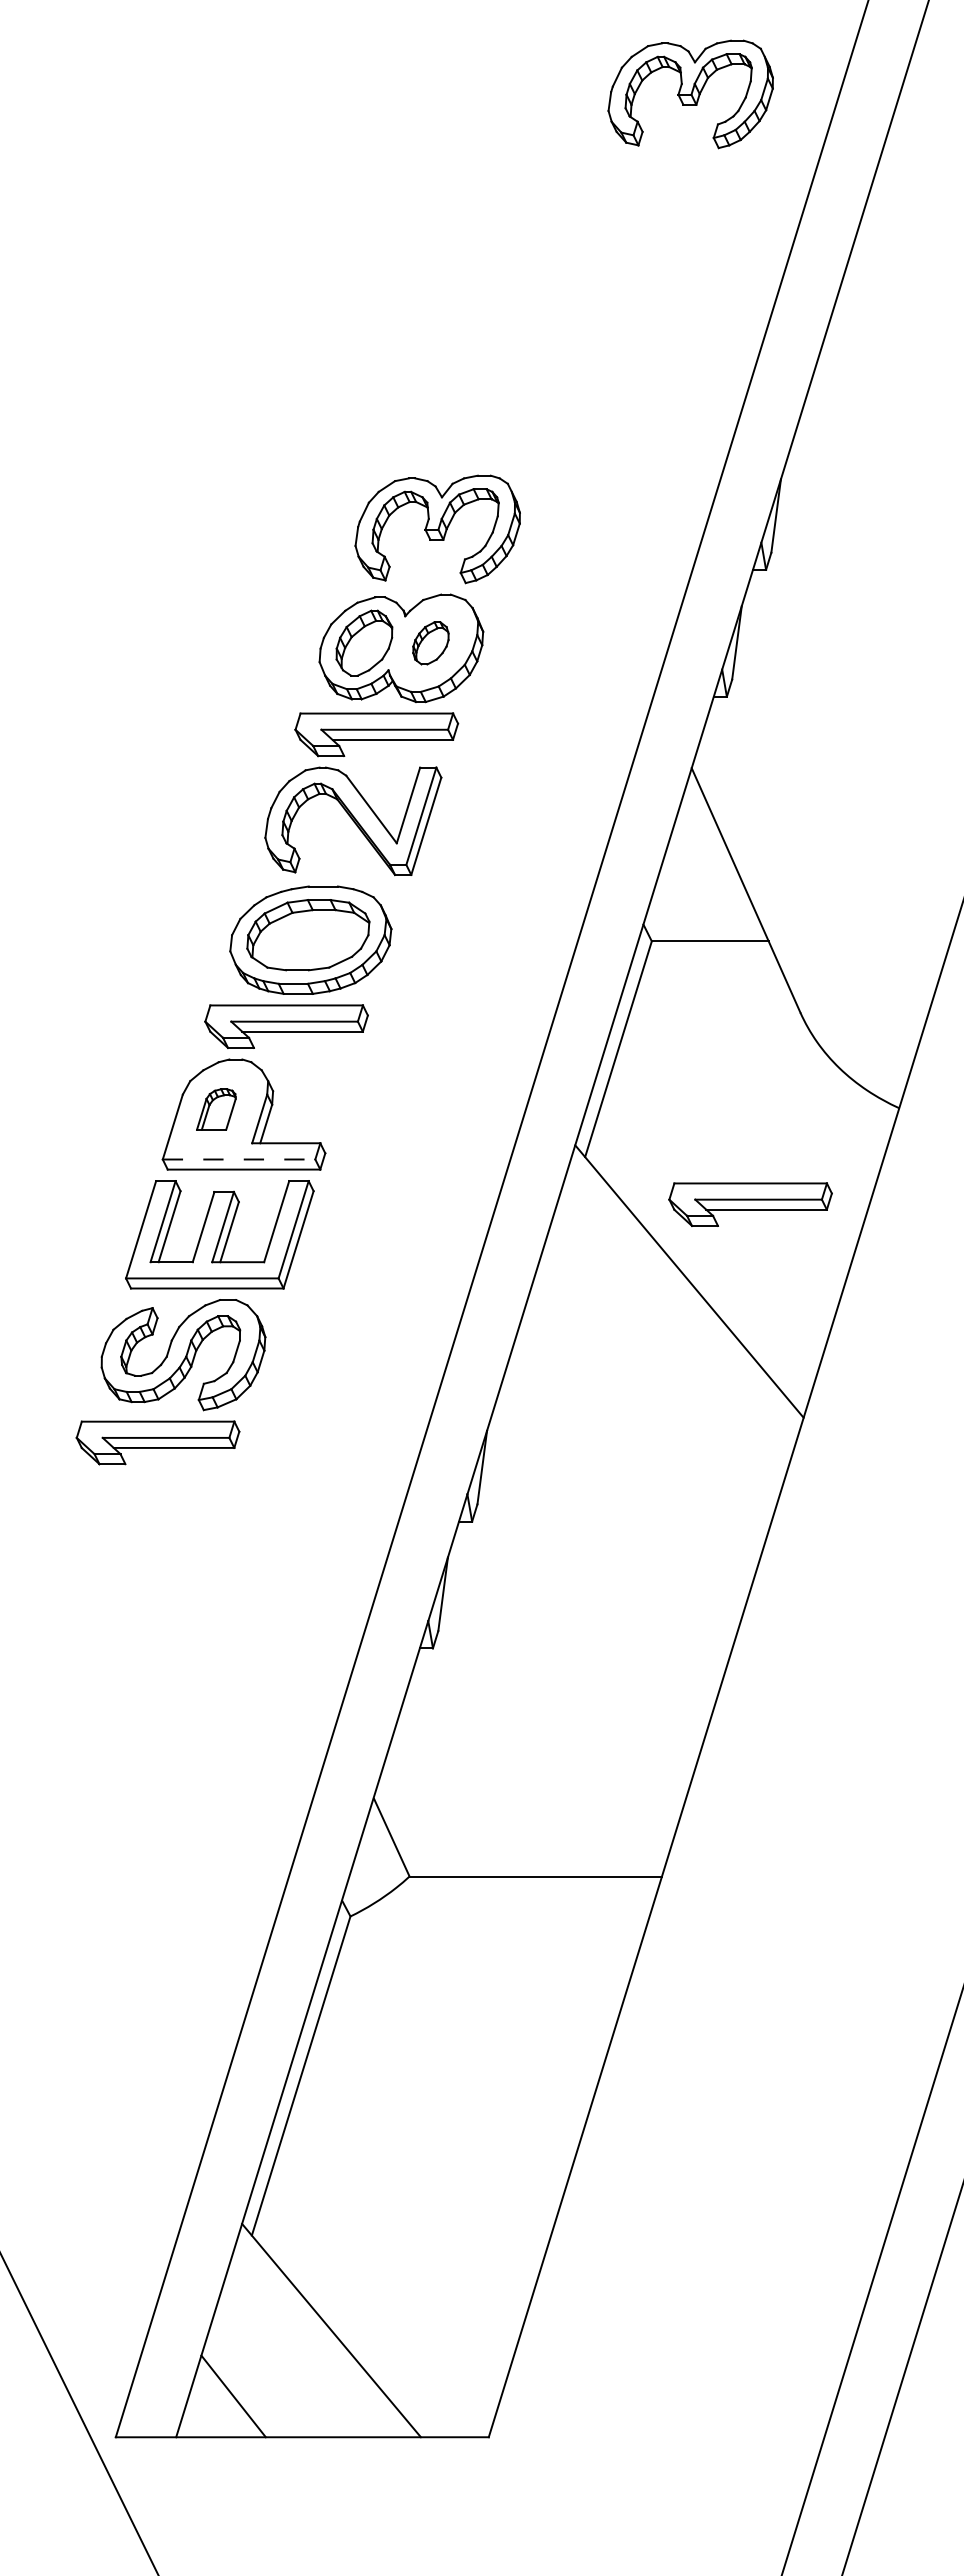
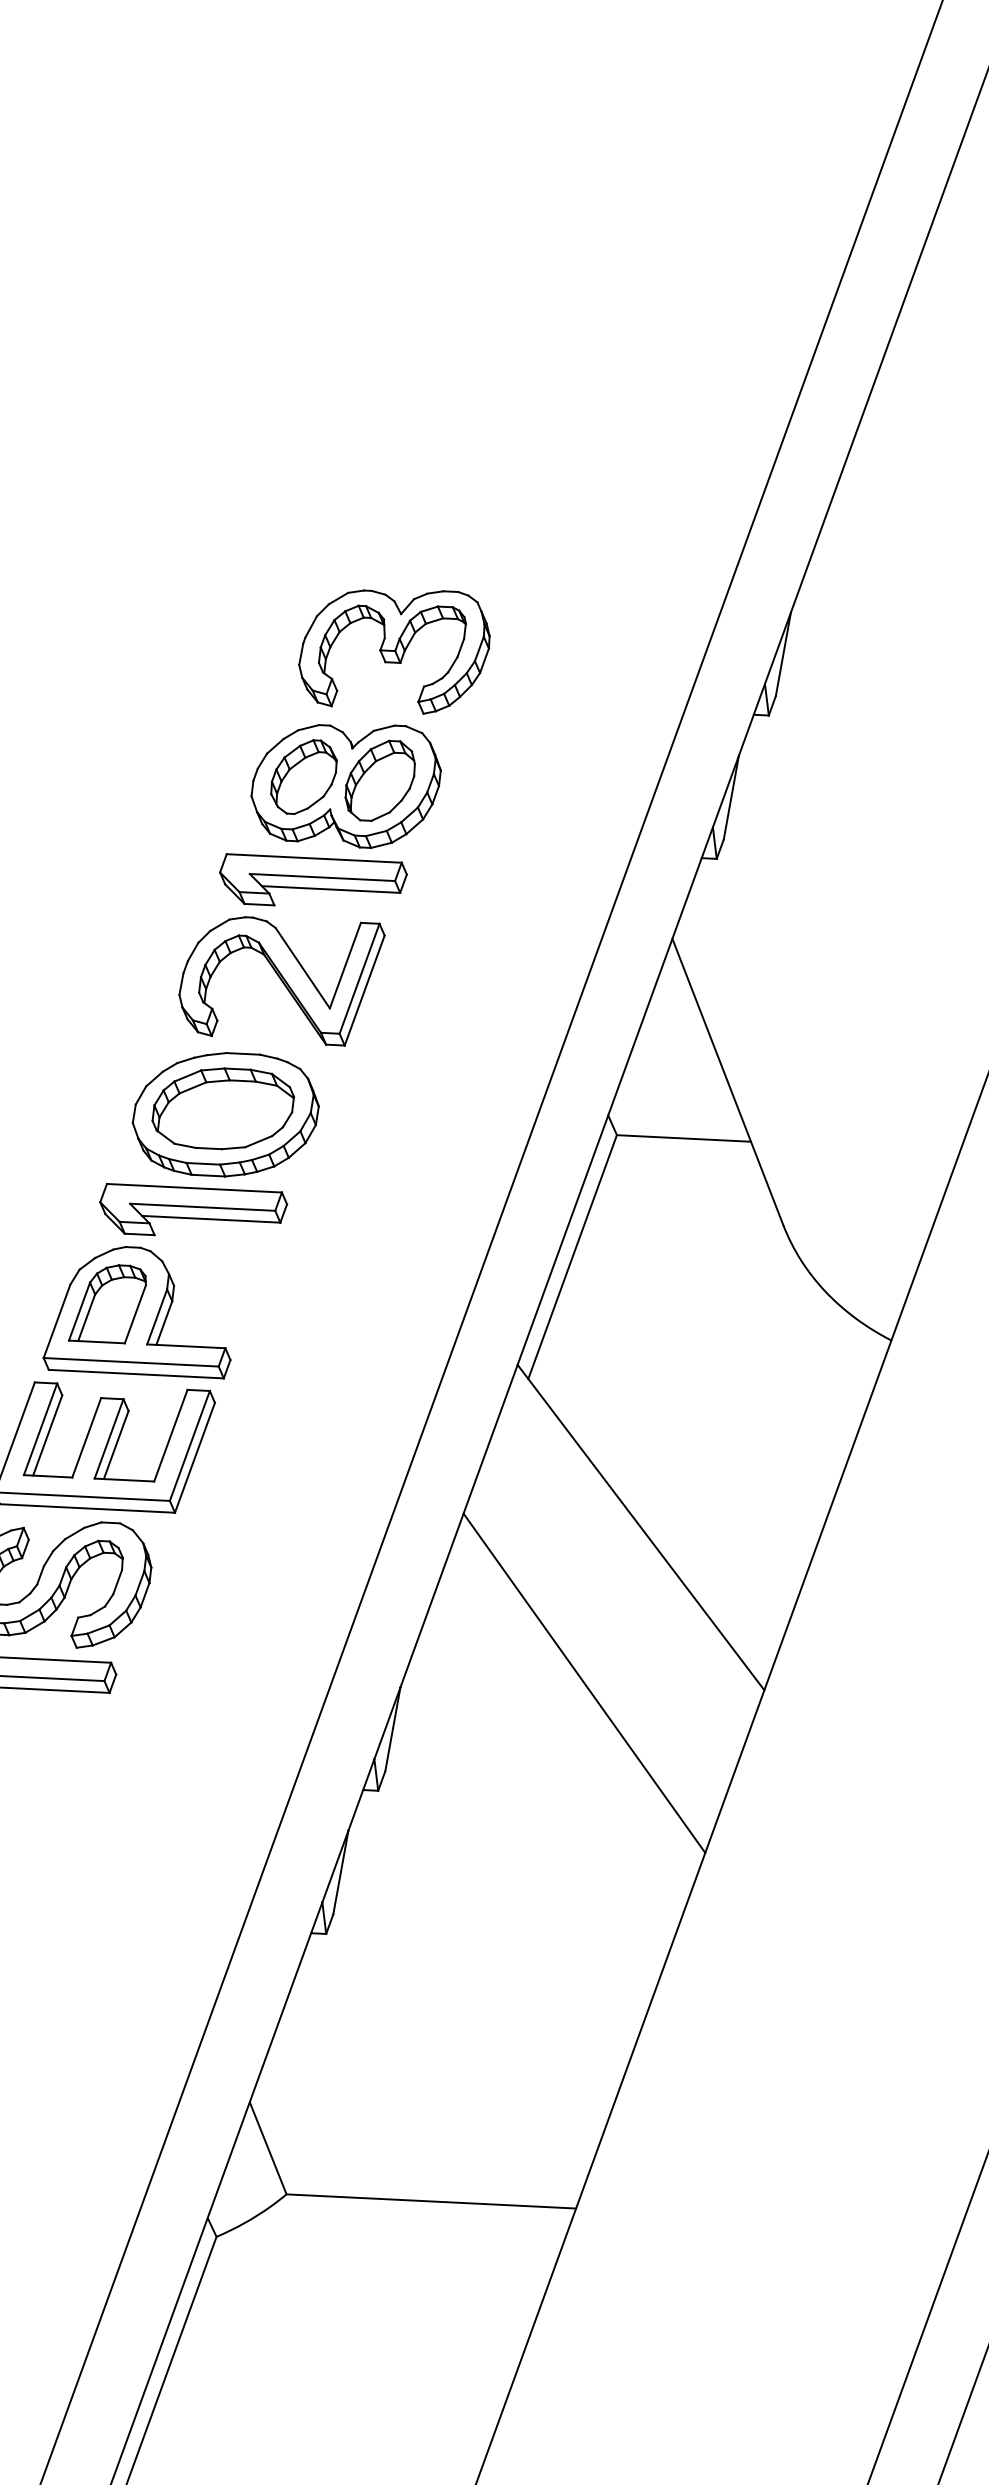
part: (690, 94) -> (708, 165), removed
part: (430, 643) -> (379, 781), size x1.67
part: (216, 1109) -> (108, 1303), size x1.67
line: (239, 1159) -> (131, 1362), dashed -> solid
part: (750, 1204) -> (715, 1442), removed
line: (646, 1419) -> (583, 1683), added

